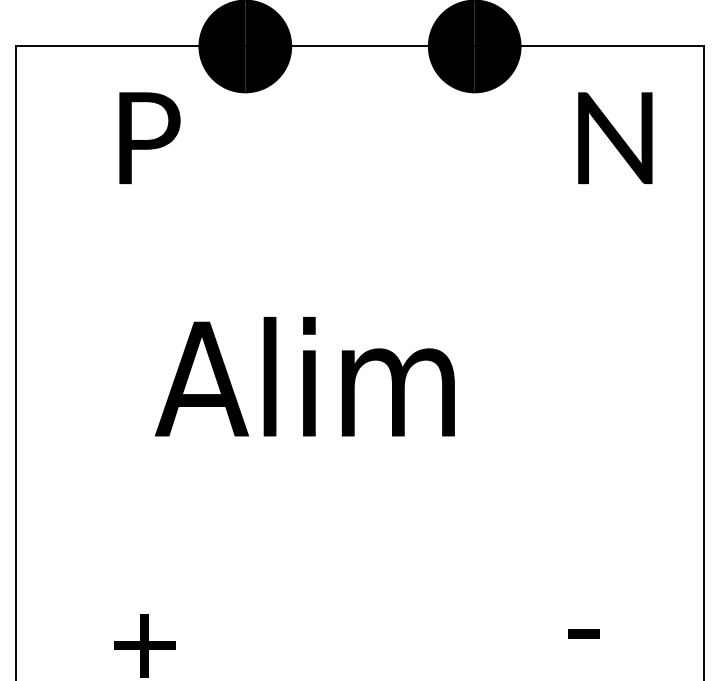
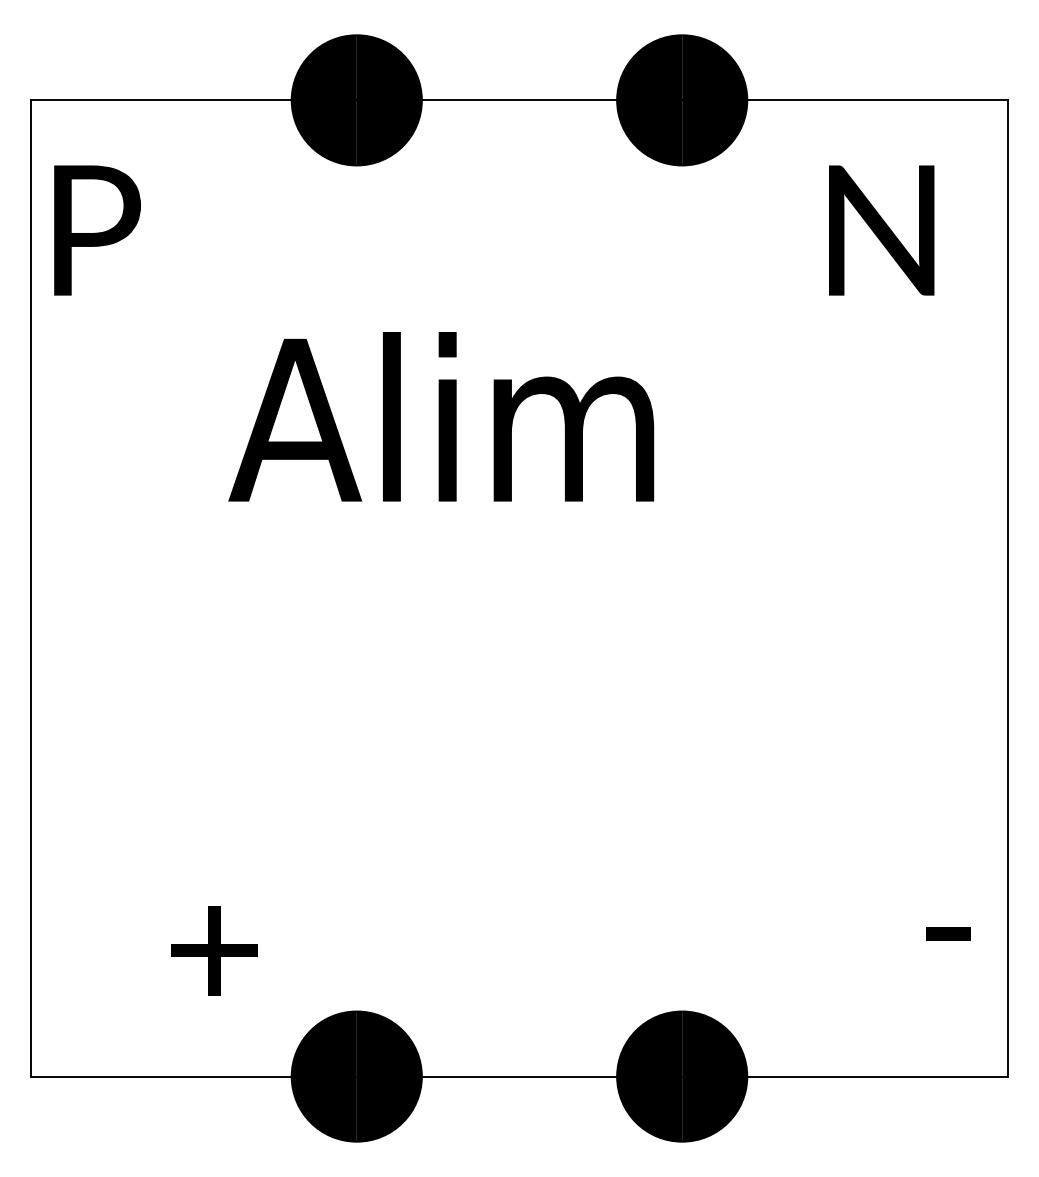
text: (149, 138) -> (97, 230), moved
text: (305, 376) -> (441, 416), moved
text: (584, 633) -> (948, 933), moved

